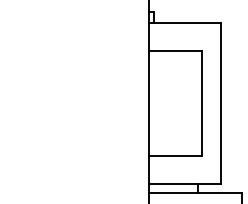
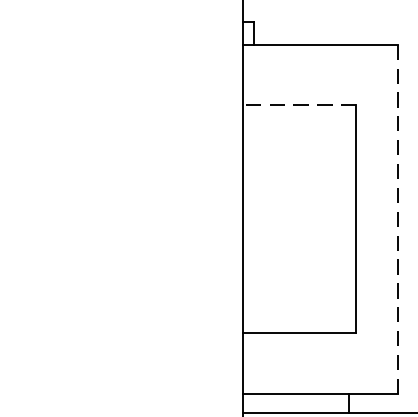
line: (174, 50) -> (297, 104), solid -> dashed
line: (220, 103) -> (397, 219), solid -> dashed

